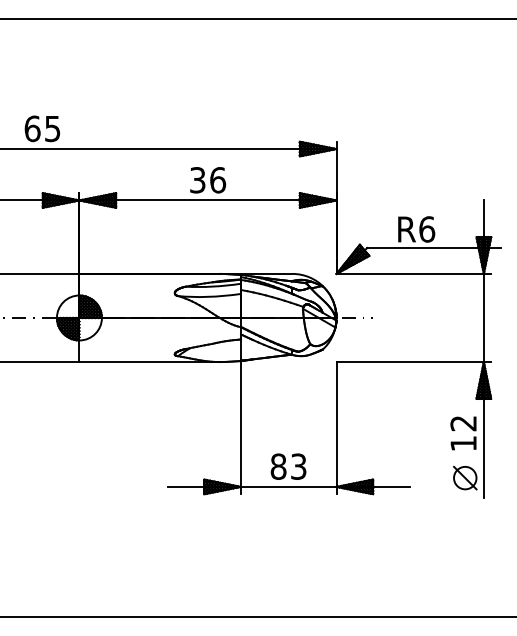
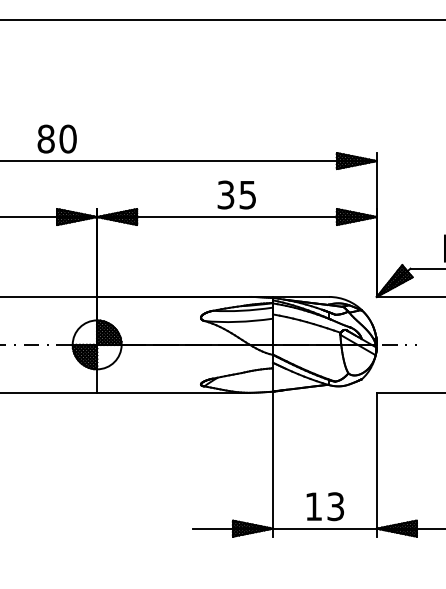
text: (42, 128) -> (56, 138), 65 -> 80
text: (218, 180) -> (248, 195), 36 -> 35
text: (278, 466) -> (313, 506), 83 -> 13

